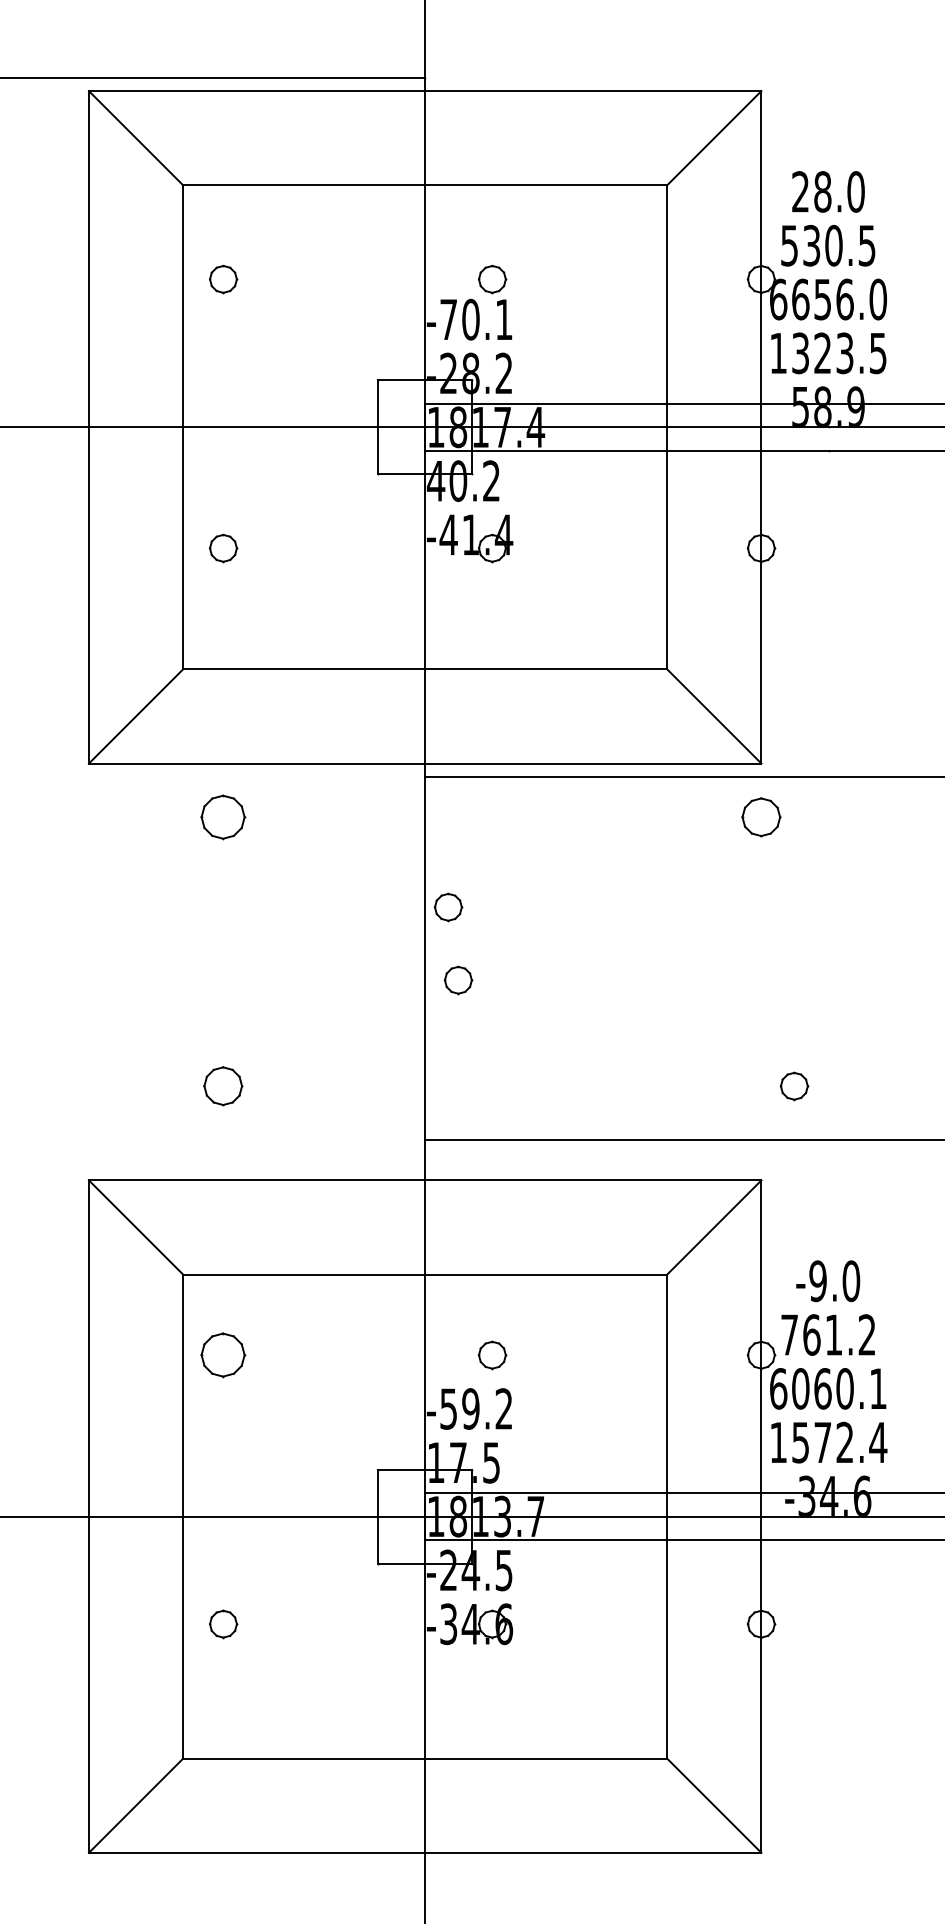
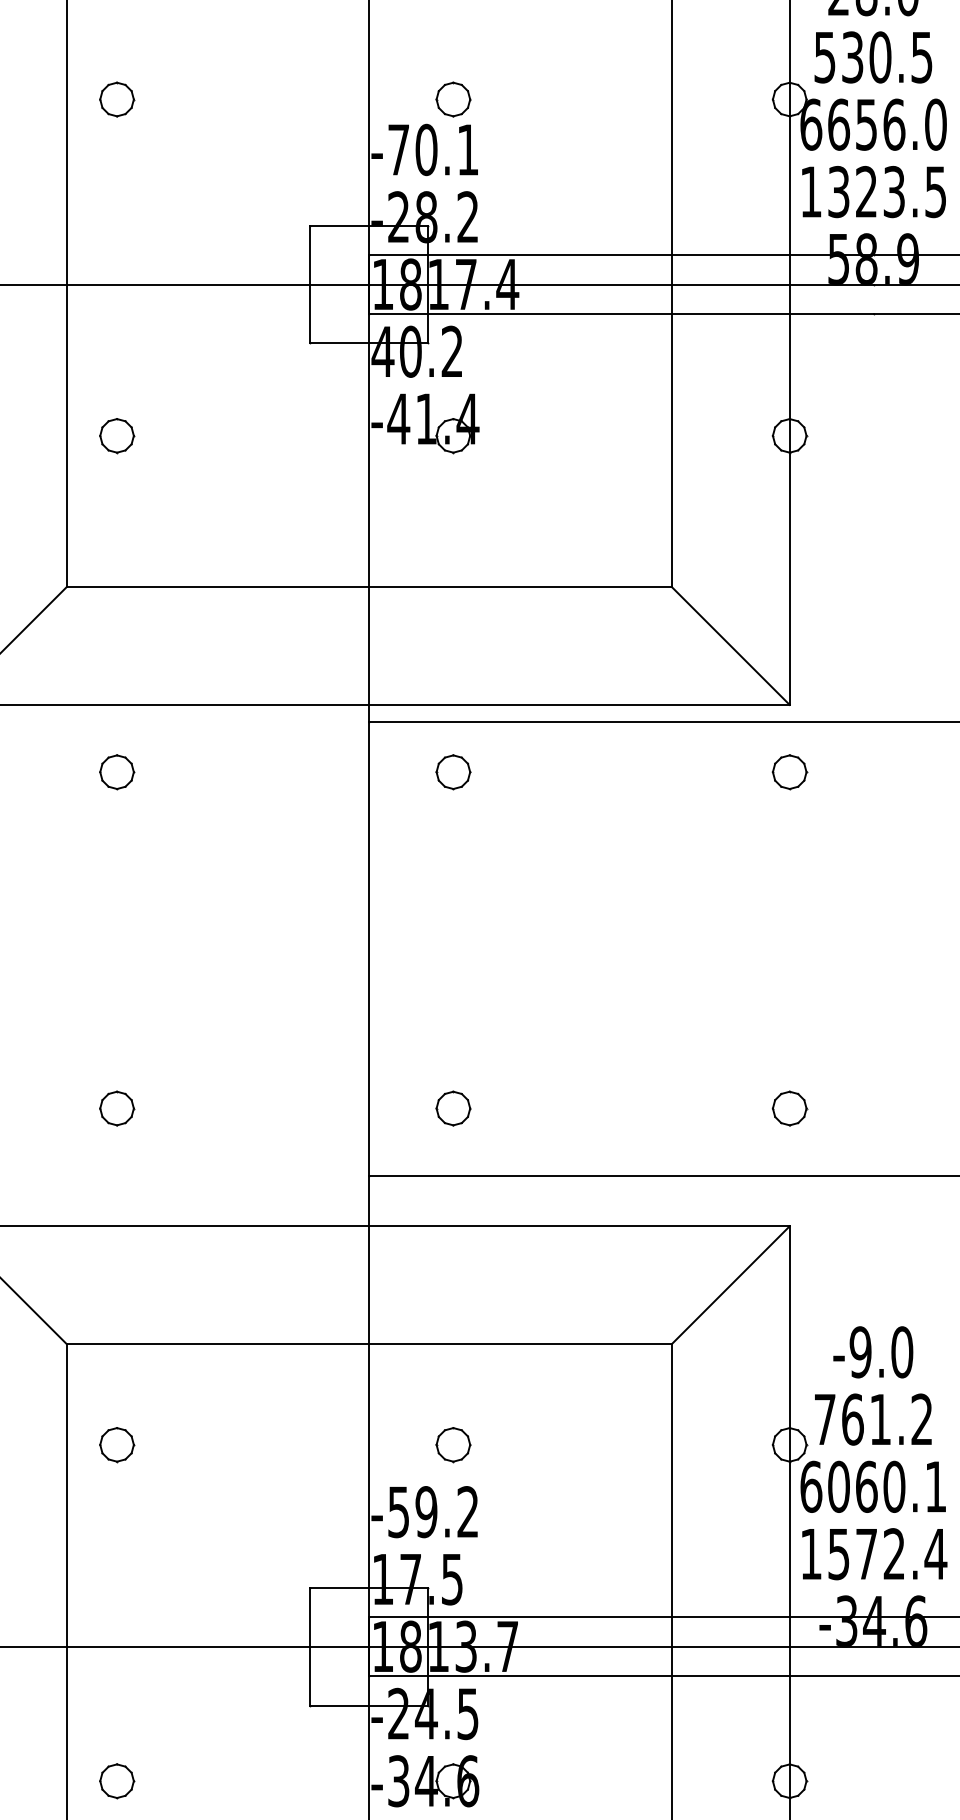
part: (223, 817) -> (117, 772), size x0.62
part: (761, 817) -> (789, 772), size x0.71
part: (448, 907) -> (453, 772), moved
part: (458, 980) -> (453, 1108), moved
part: (223, 1086) -> (117, 1108), size x0.71
part: (794, 1086) -> (789, 1108), moved
part: (223, 1355) -> (117, 1445), size x0.62

